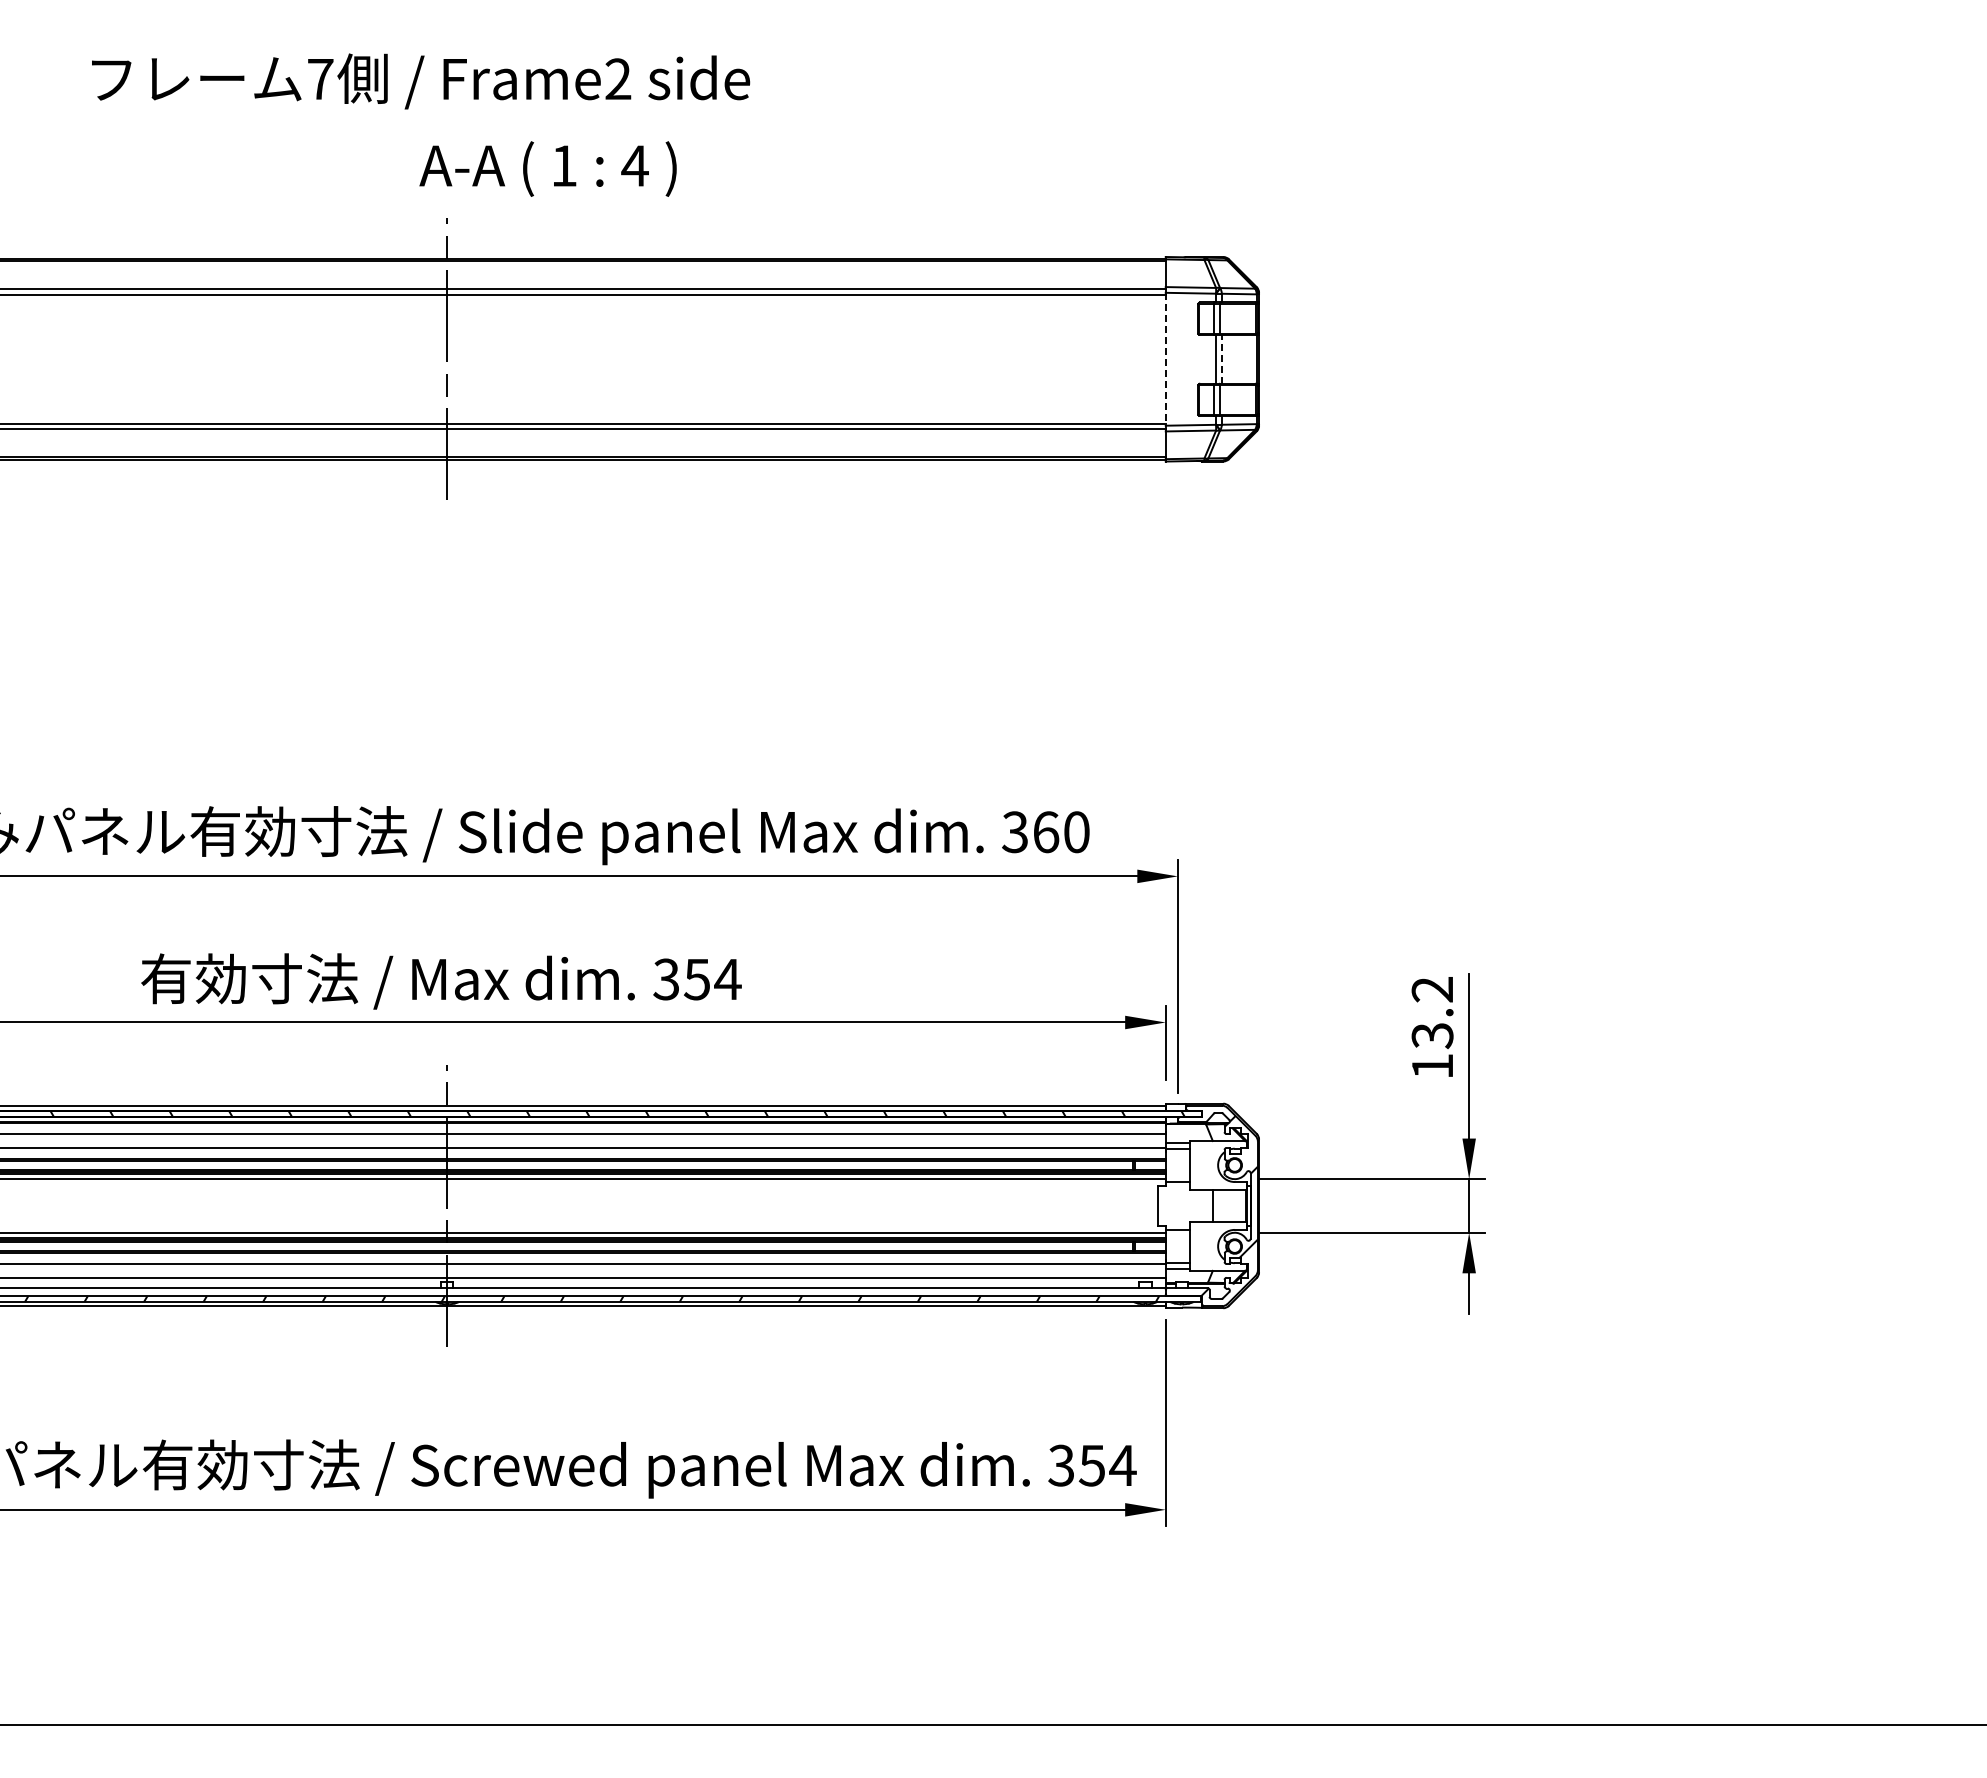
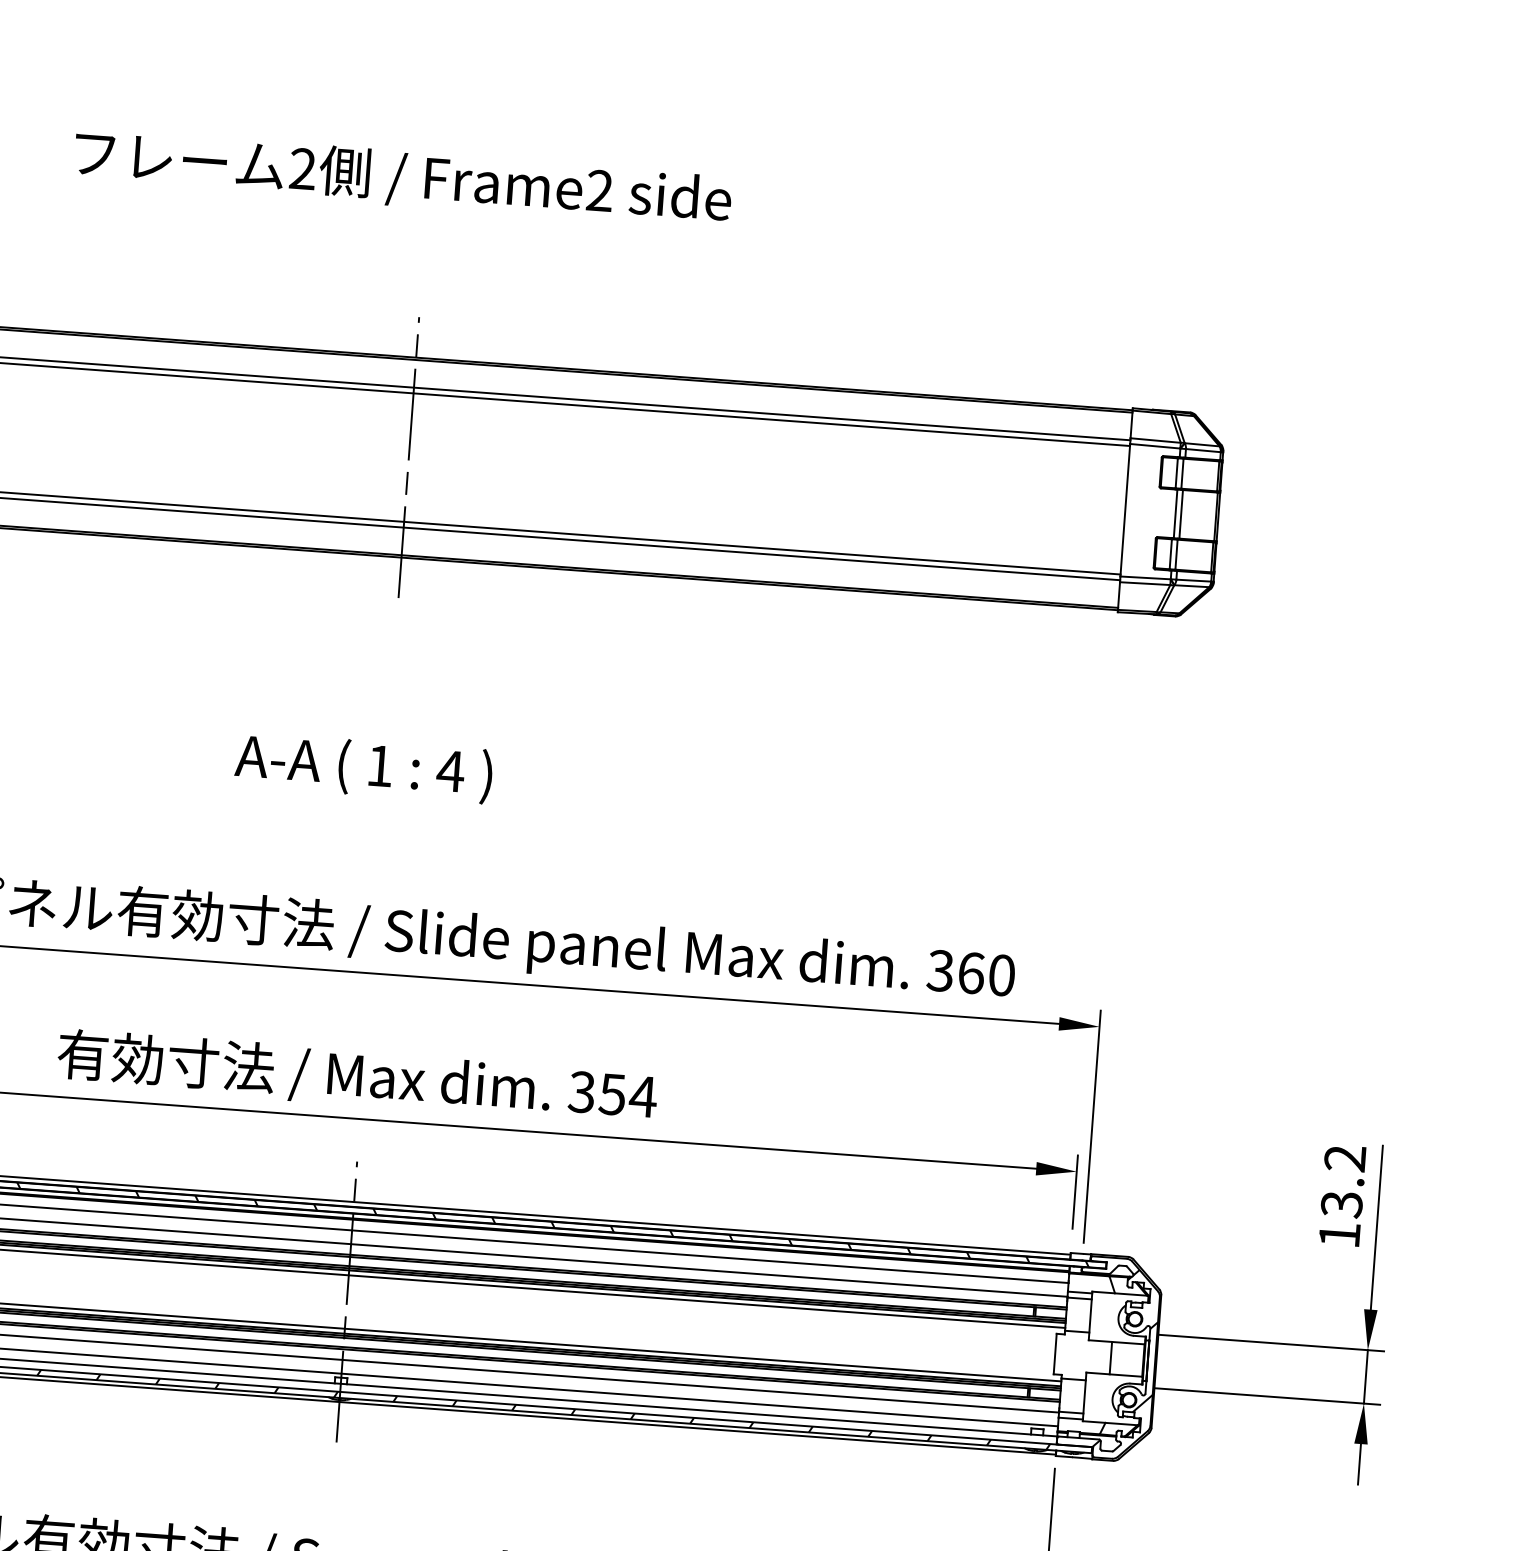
text: (320, 78) -> (302, 168), 7 -> 2
text: (547, 168) -> (363, 767), moved
line: (1221, 358) -> (1180, 513), dashed -> solid
line: (1165, 359) -> (1125, 510), dashed -> solid

